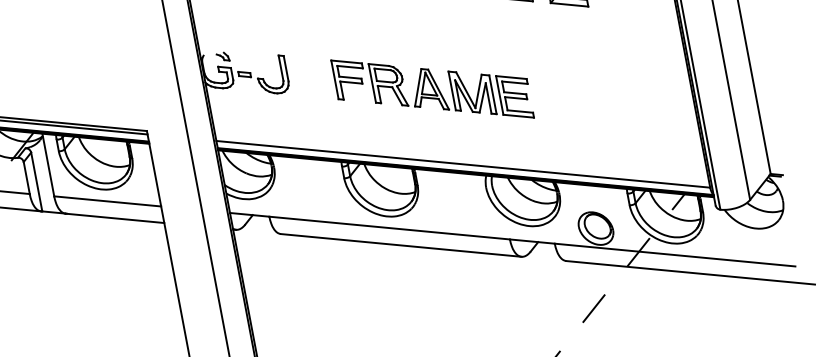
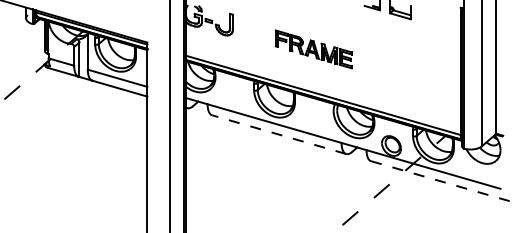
part: (432, 89) -> (313, 49), size x0.7
line: (401, 245) -> (279, 134), solid -> dashed
line: (689, 273) -> (439, 181), solid -> dashed

